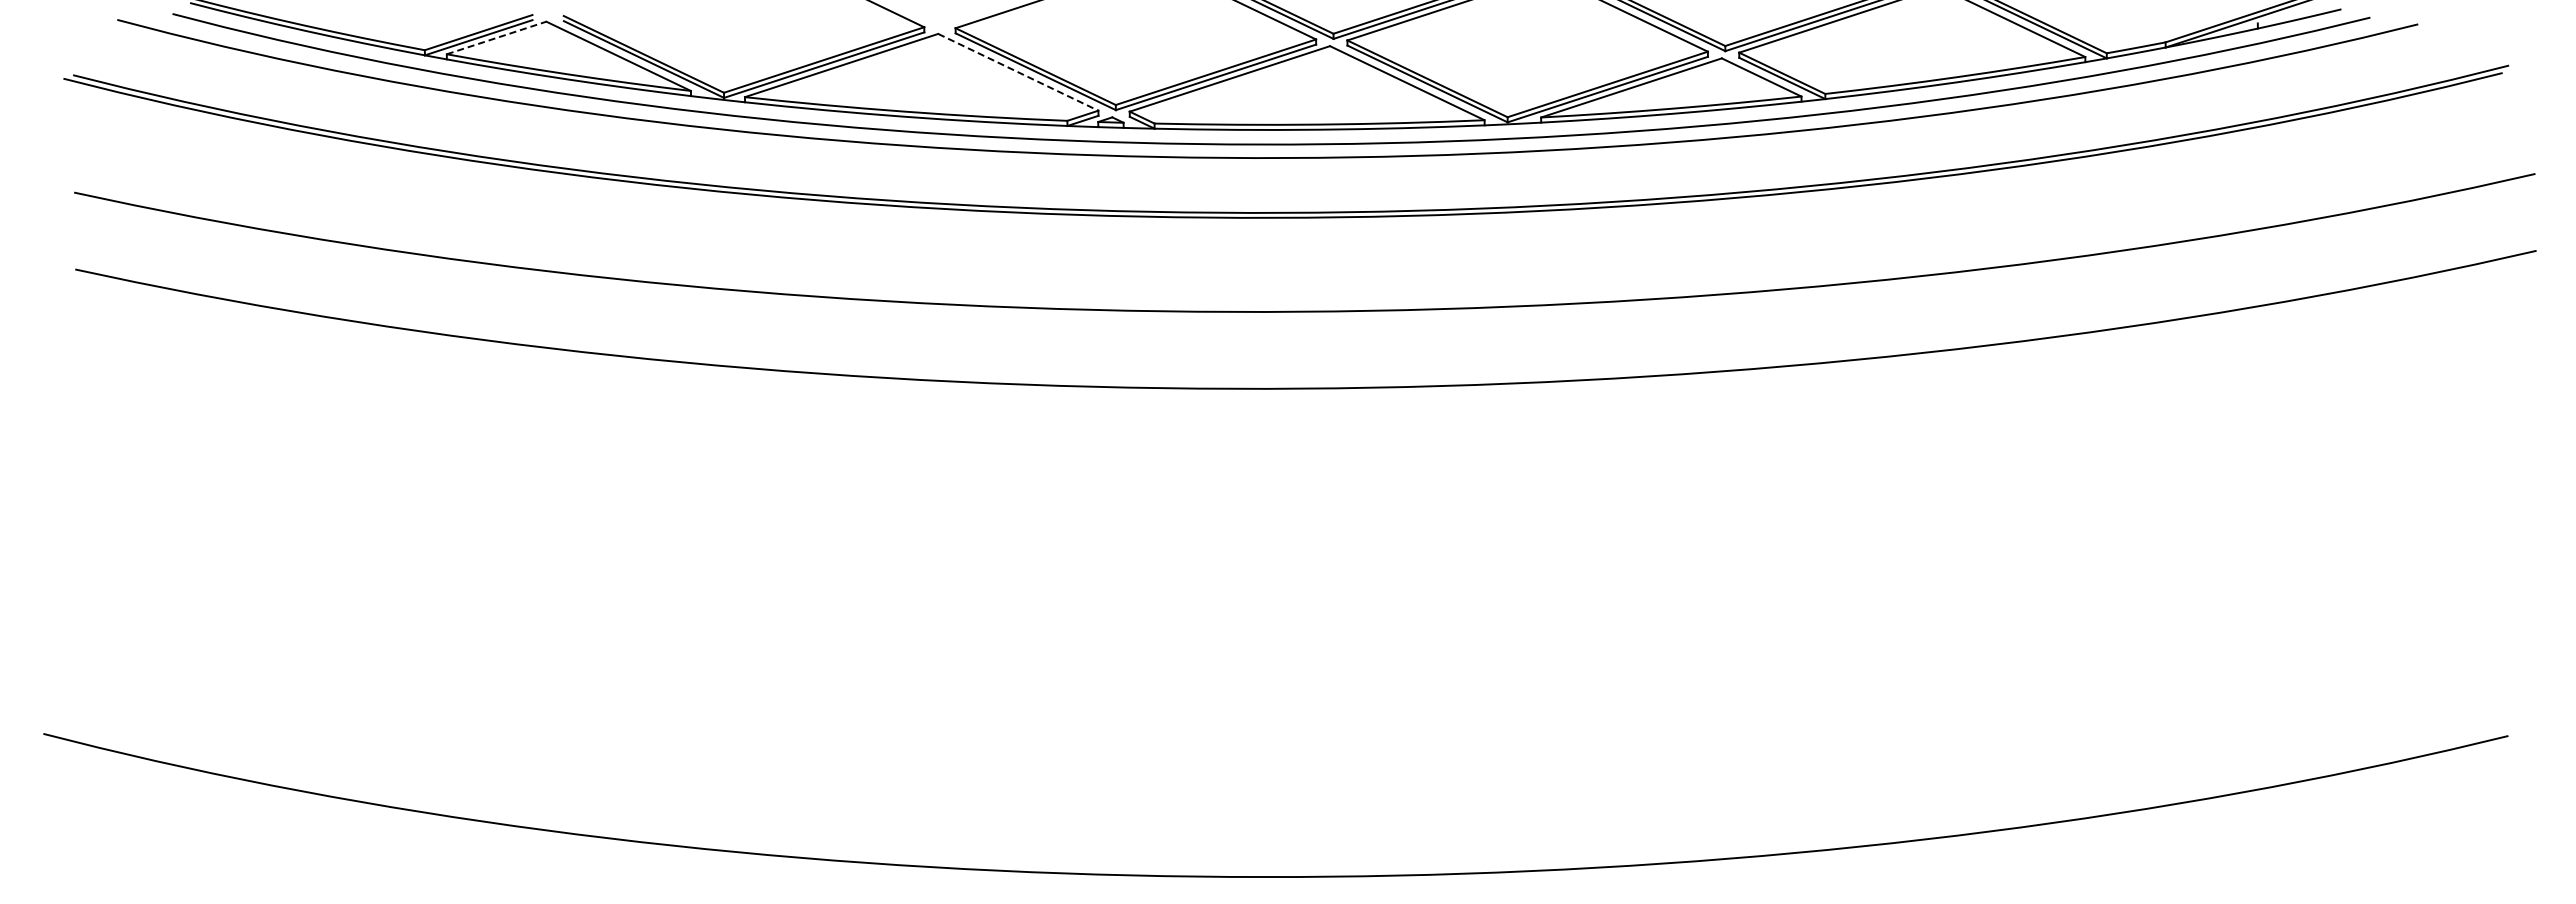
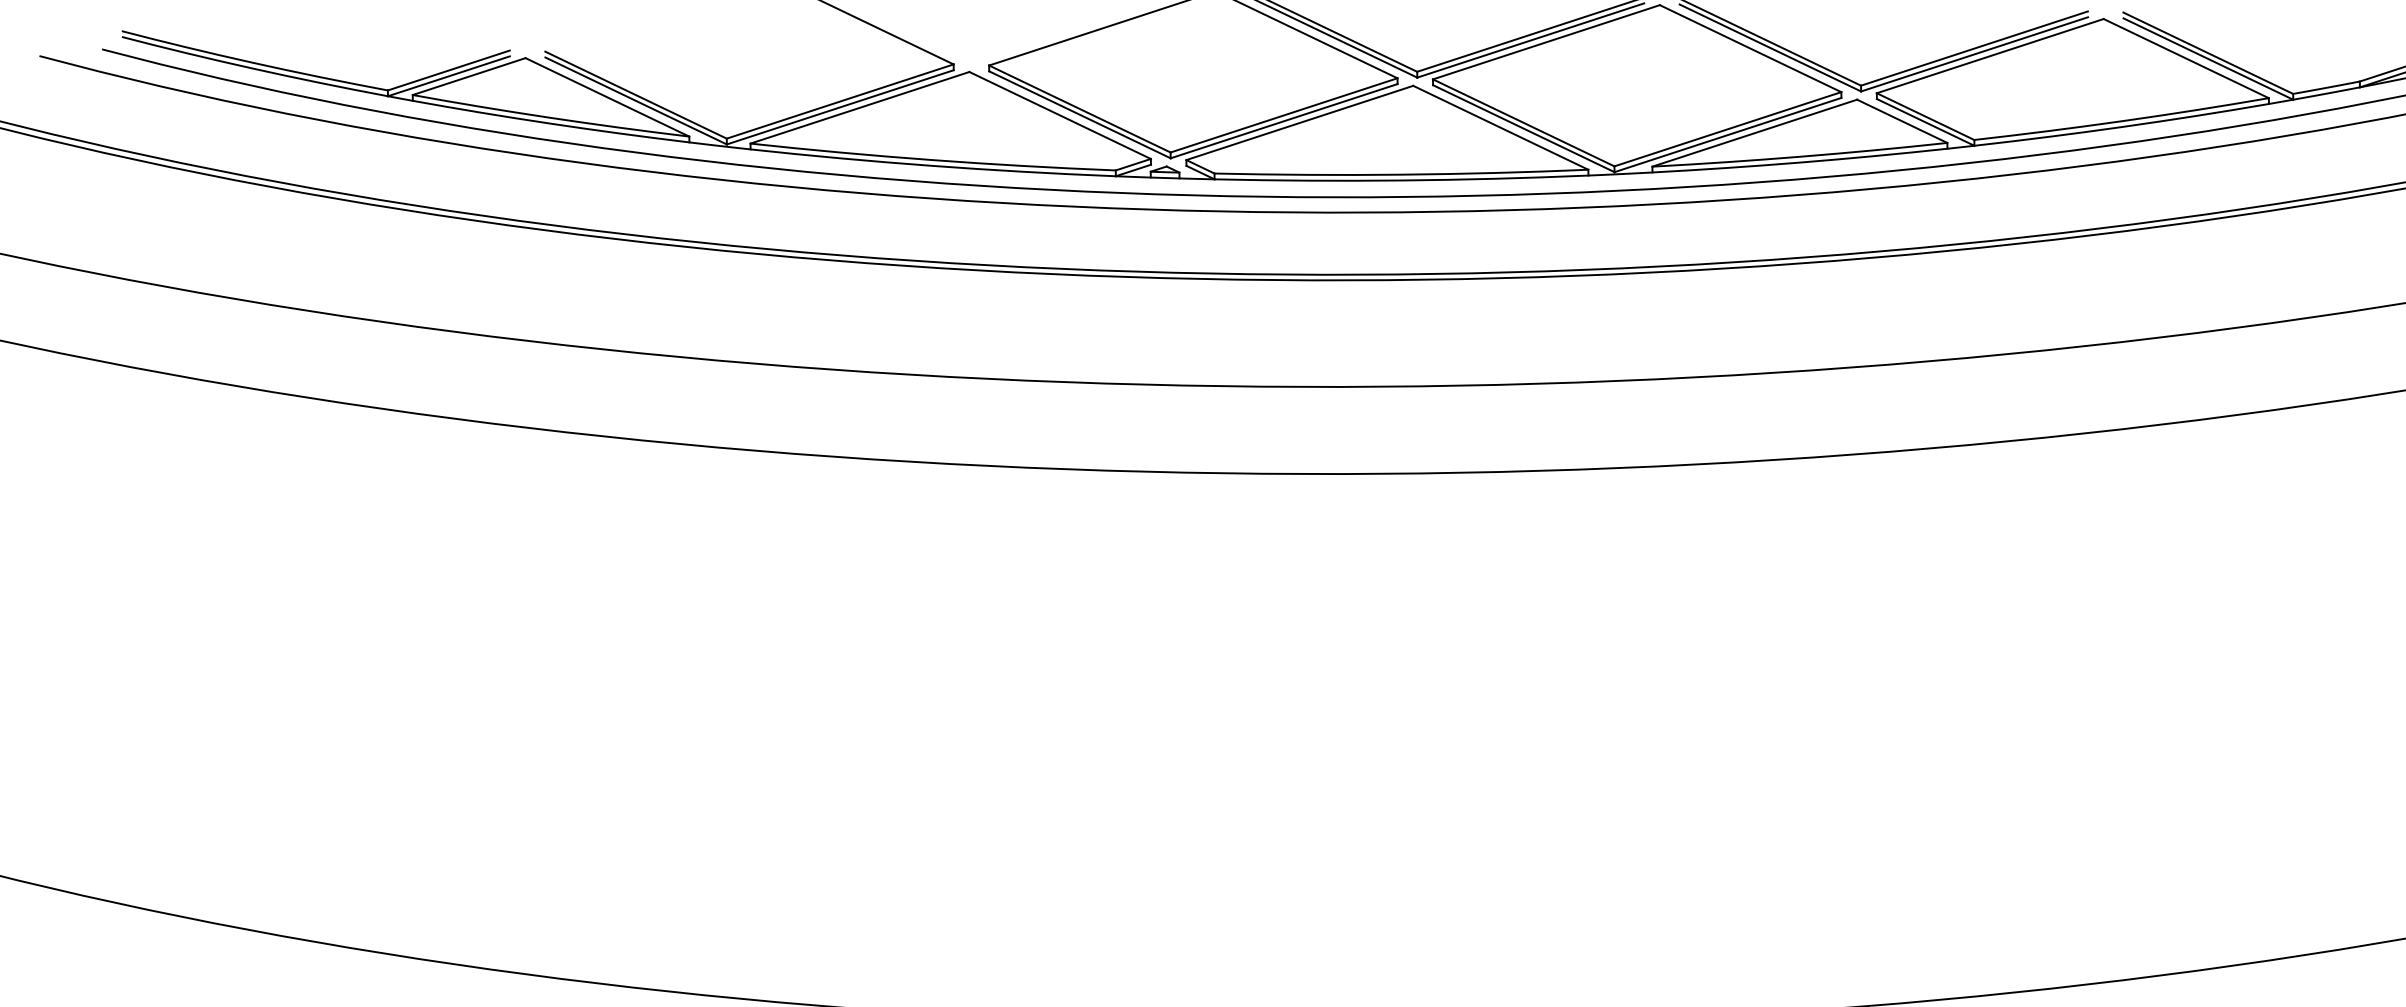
line: (497, 37) -> (470, 76), dashed -> solid
line: (1018, 72) -> (1060, 115), dashed -> solid

